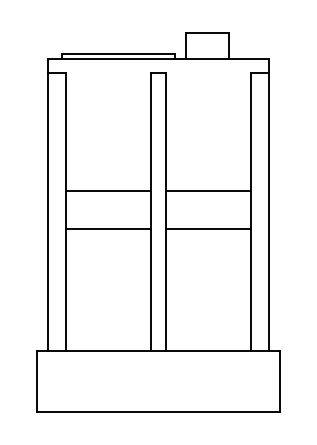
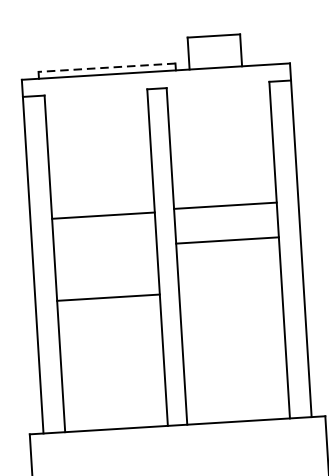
line: (118, 53) -> (106, 67), solid -> dashed
line: (107, 191) -> (102, 216), moved
line: (208, 191) -> (225, 206), moved
line: (107, 228) -> (107, 297), moved
line: (208, 228) -> (227, 240), moved

